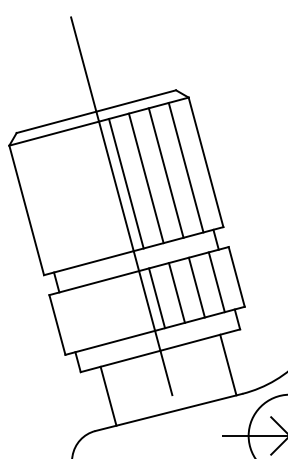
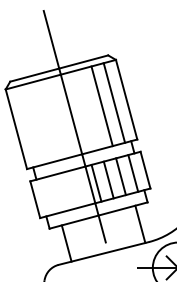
line: (145, 178) -> (89, 109), removed
line: (126, 183) -> (77, 112), removed

